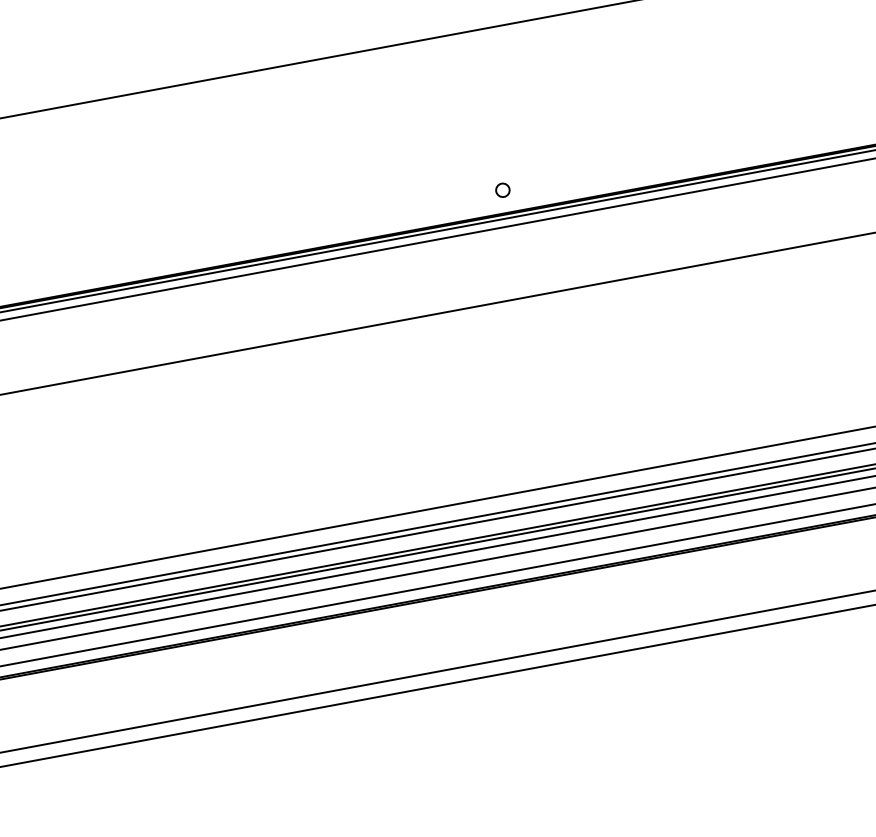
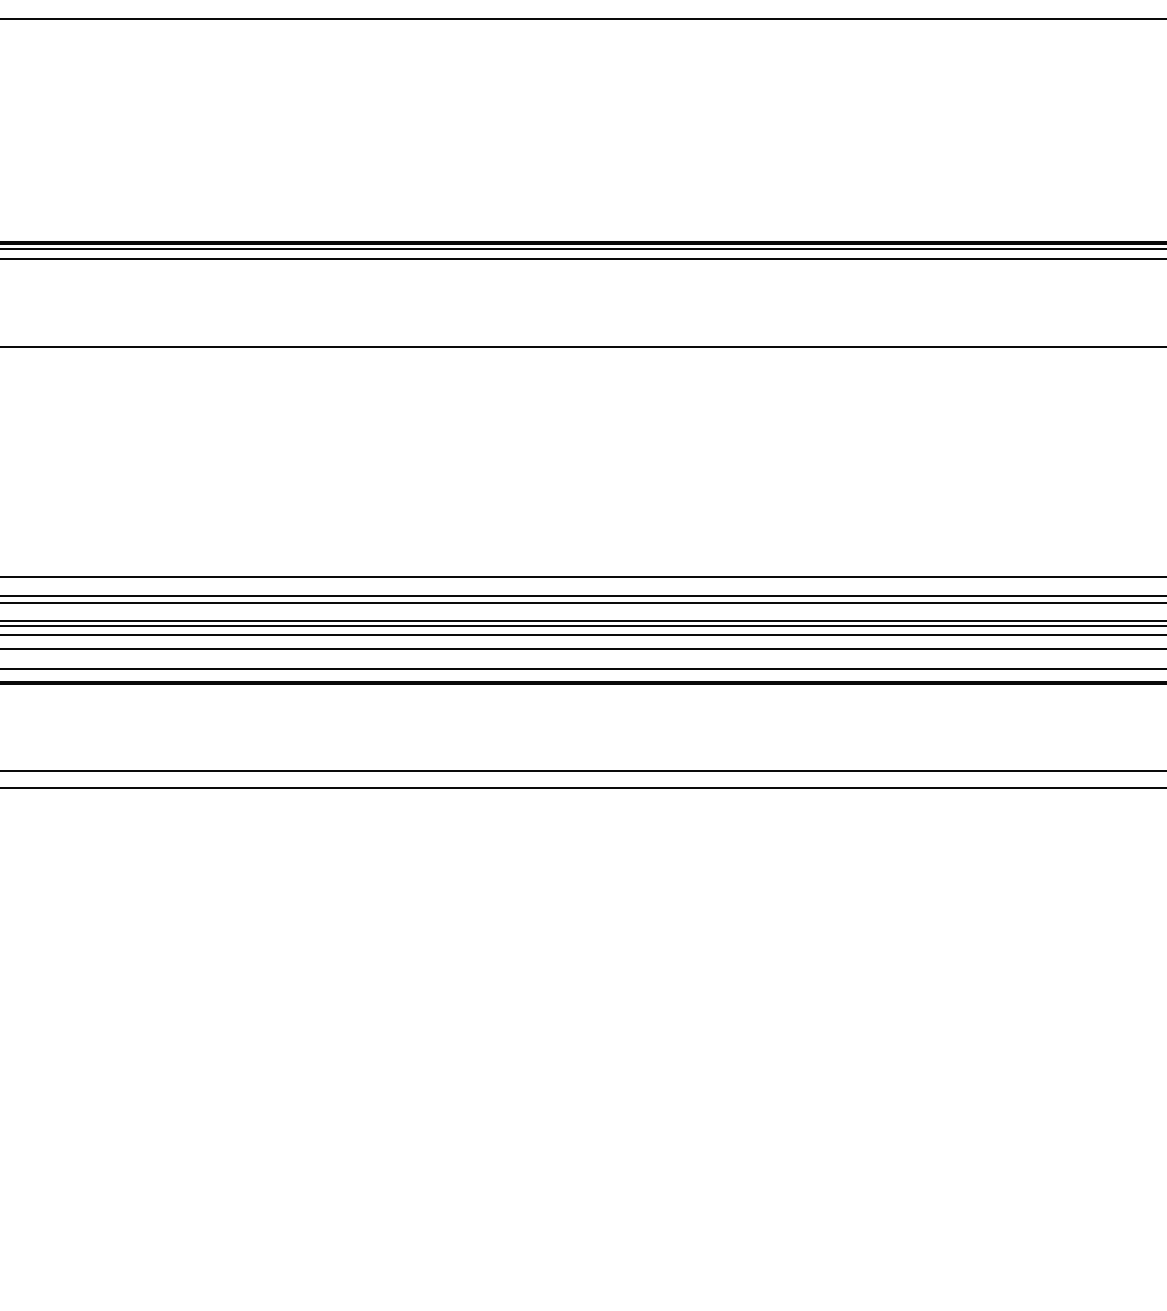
circle: (503, 190) -> (749, 214), removed

